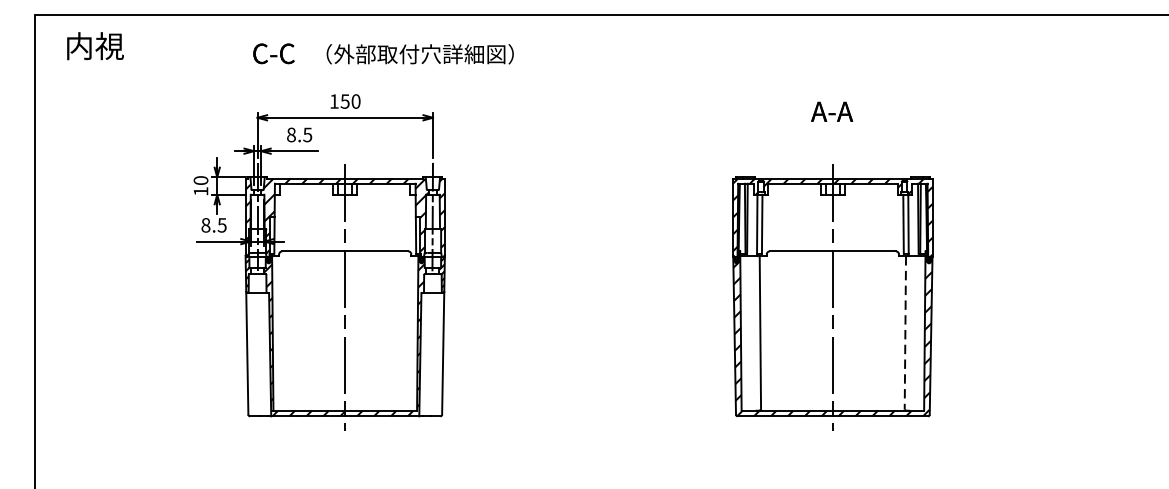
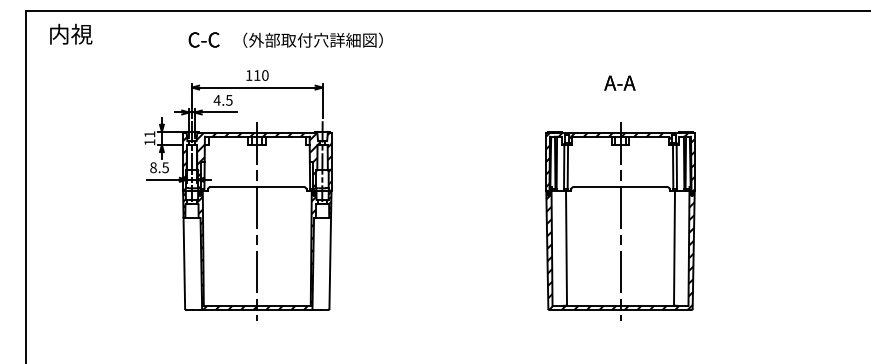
text: (344, 101) -> (256, 75), 150 -> 110
text: (290, 135) -> (216, 100), 8.5 -> 4.5
text: (200, 180) -> (149, 134), 10 -> 11
line: (905, 333) -> (674, 248), dashed -> solid

